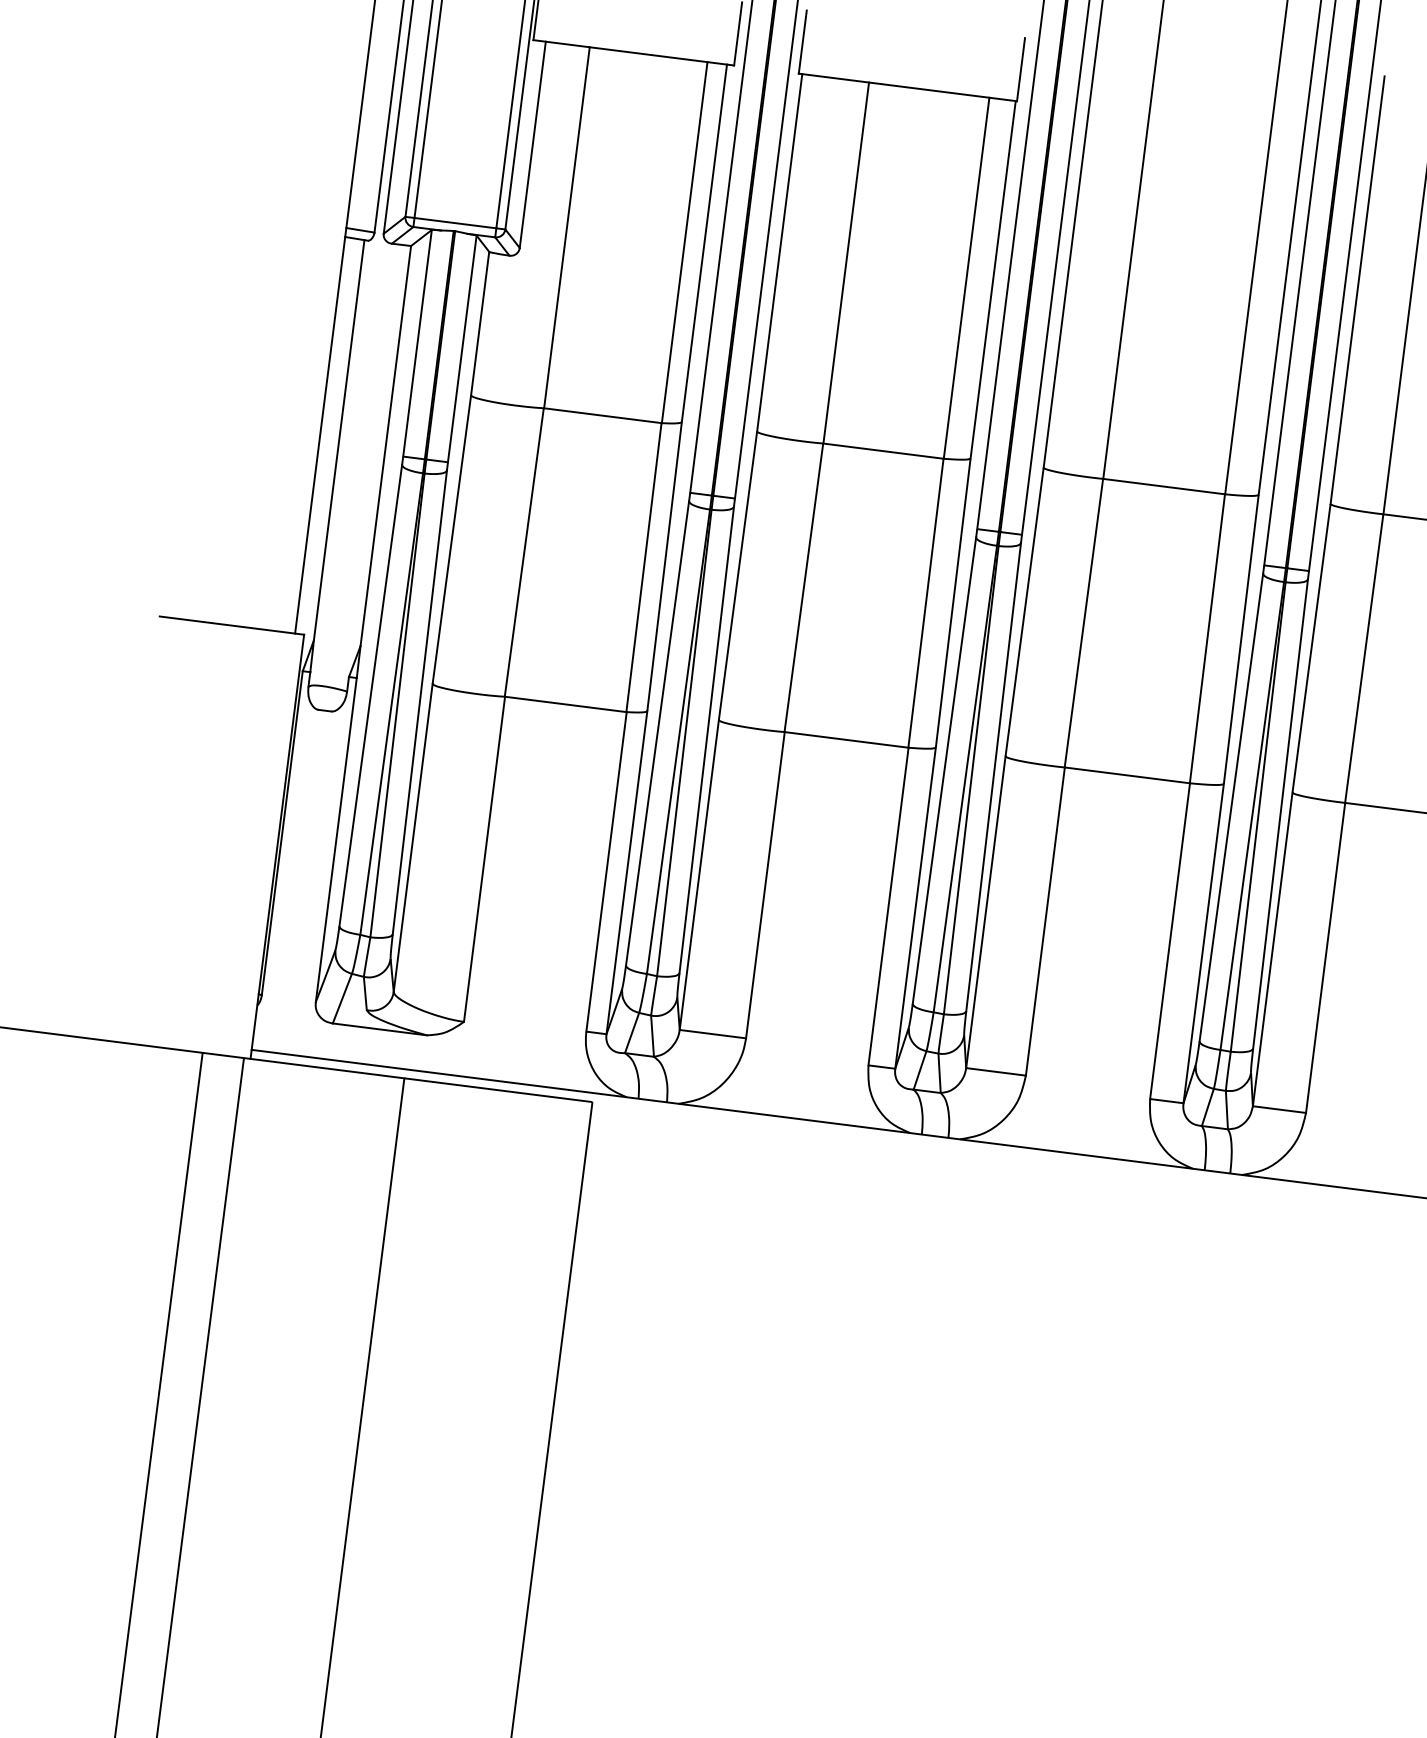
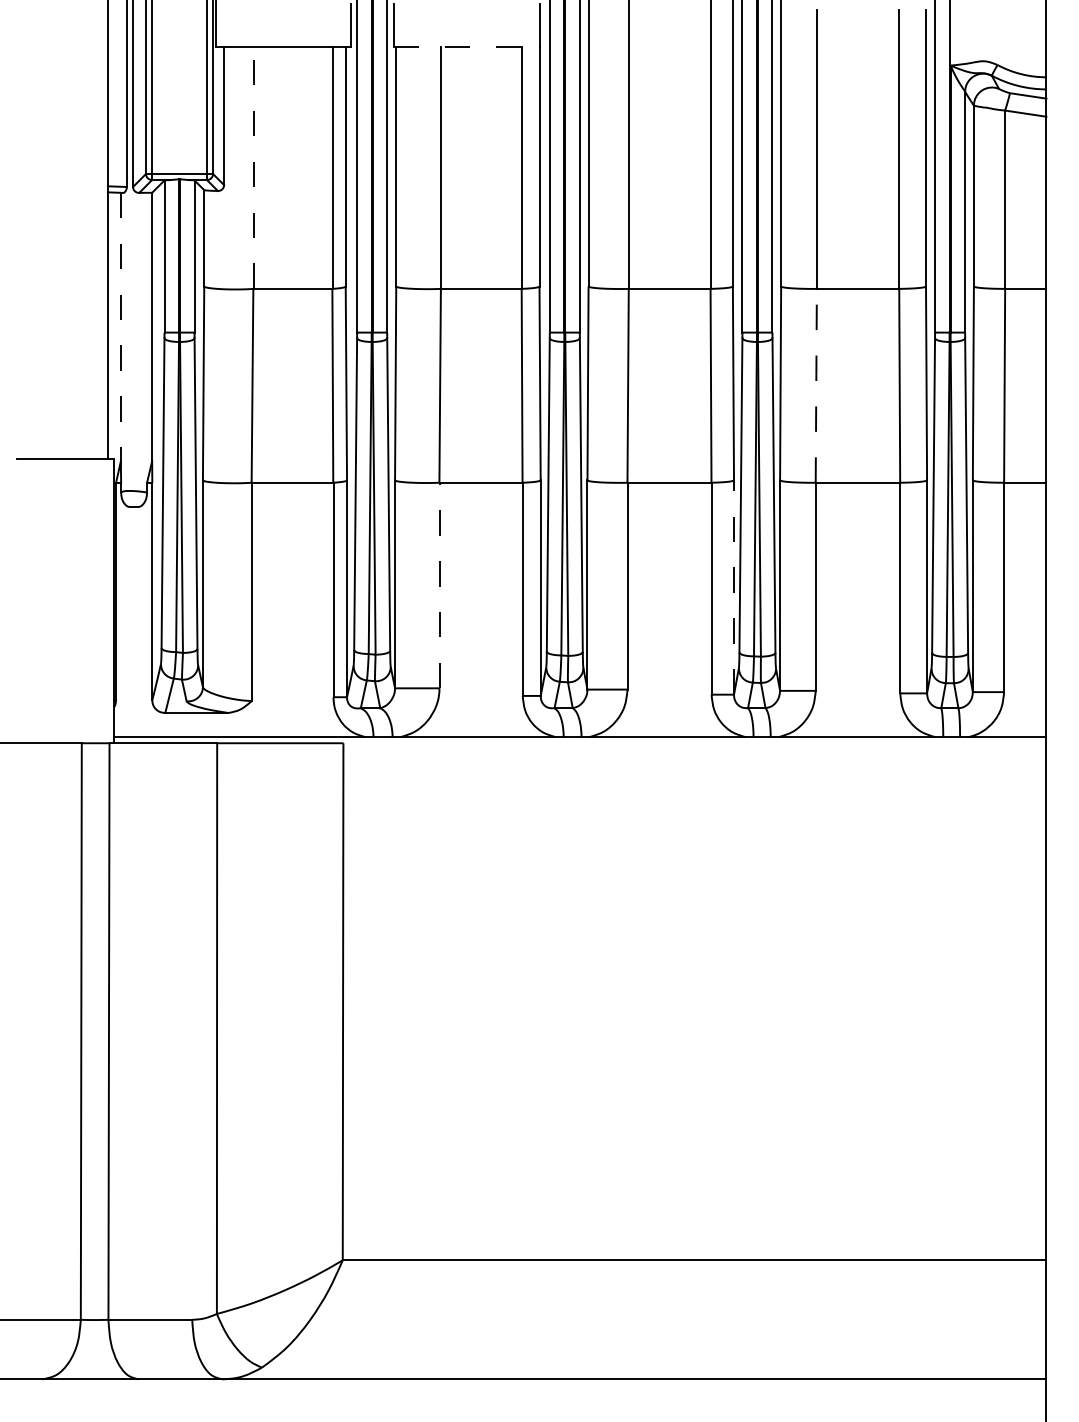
line: (908, 87) -> (467, 46), solid -> dashed
line: (566, 227) -> (253, 167), solid -> dashed
line: (338, 443) -> (120, 329), solid -> dashed
line: (1364, 658) -> (816, 385), solid -> dashed
line: (765, 885) -> (439, 585), solid -> dashed
line: (1204, 943) -> (734, 587), solid -> dashed

